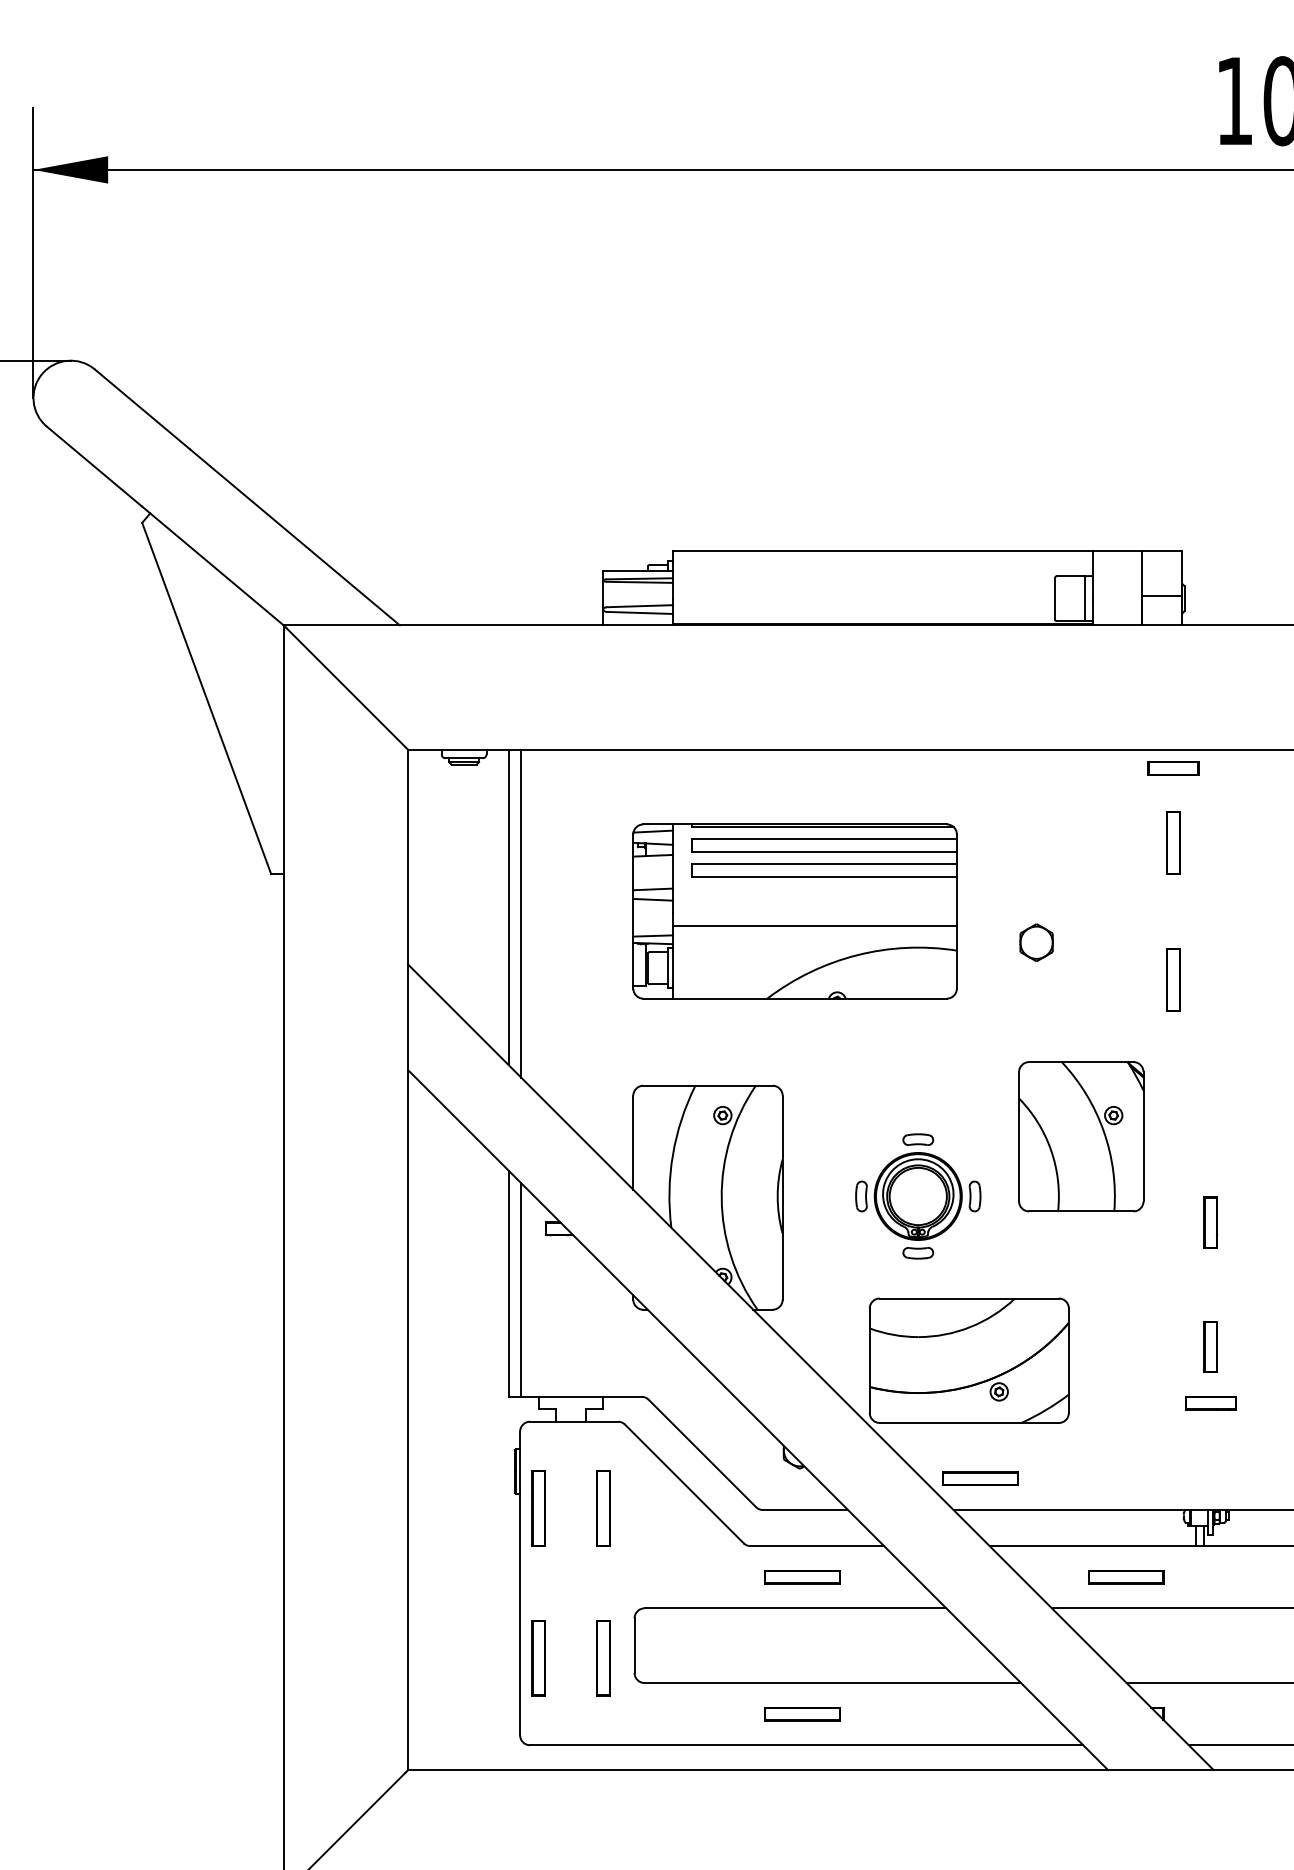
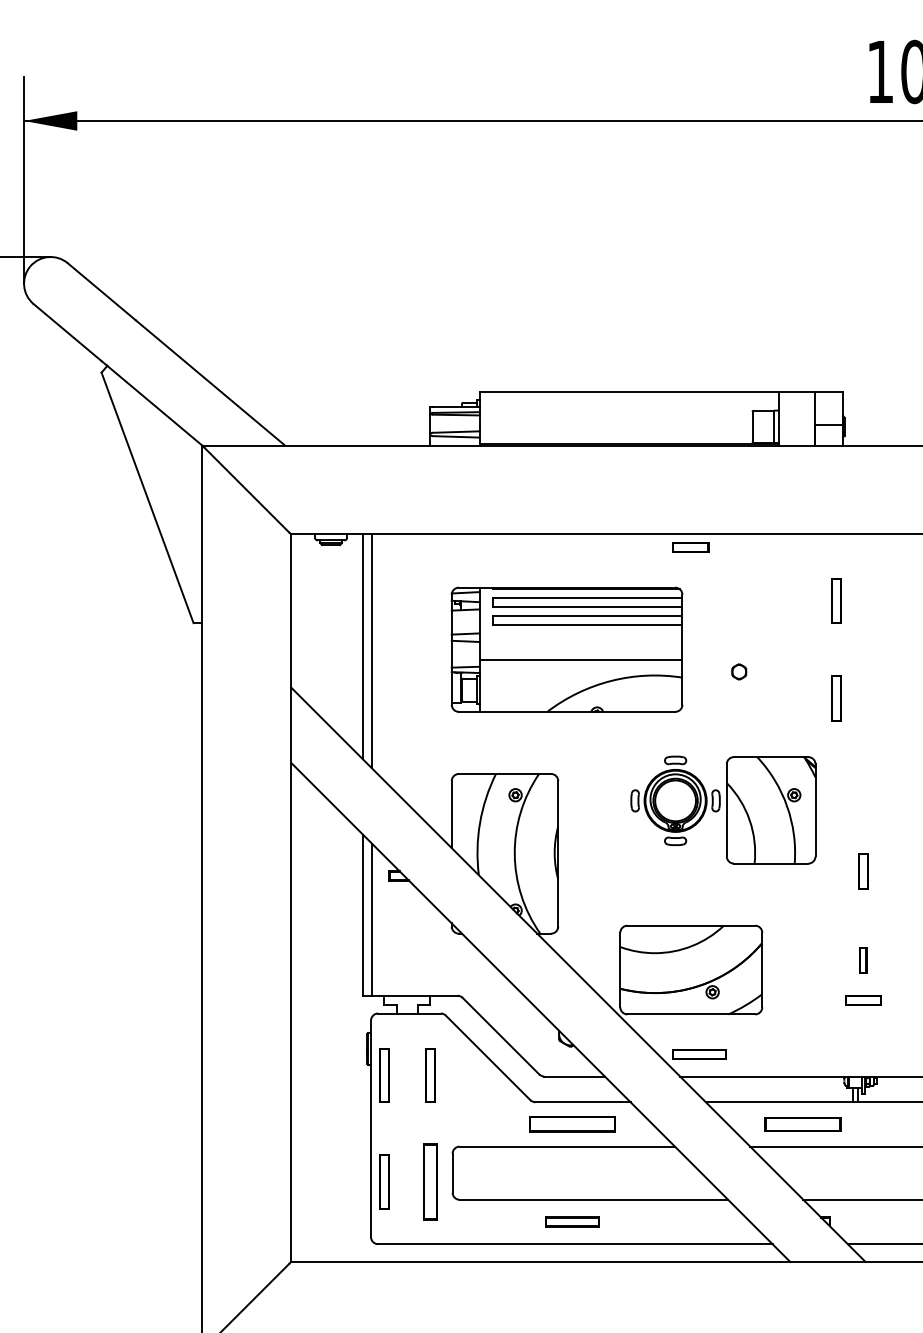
part: (1173, 768) -> (690, 547), moved
part: (1036, 942) -> (739, 671), size x0.6
part: (918, 1196) -> (675, 800), moved
part: (1210, 1346) -> (863, 959), size x0.7
part: (802, 1577) -> (572, 1124), size x1.6
part: (1126, 1577) -> (803, 1124), size x1.4
part: (603, 1658) -> (430, 1182), size x1.4

